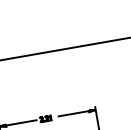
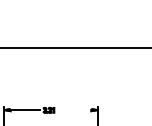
line: (73, 114) -> (76, 110), removed

